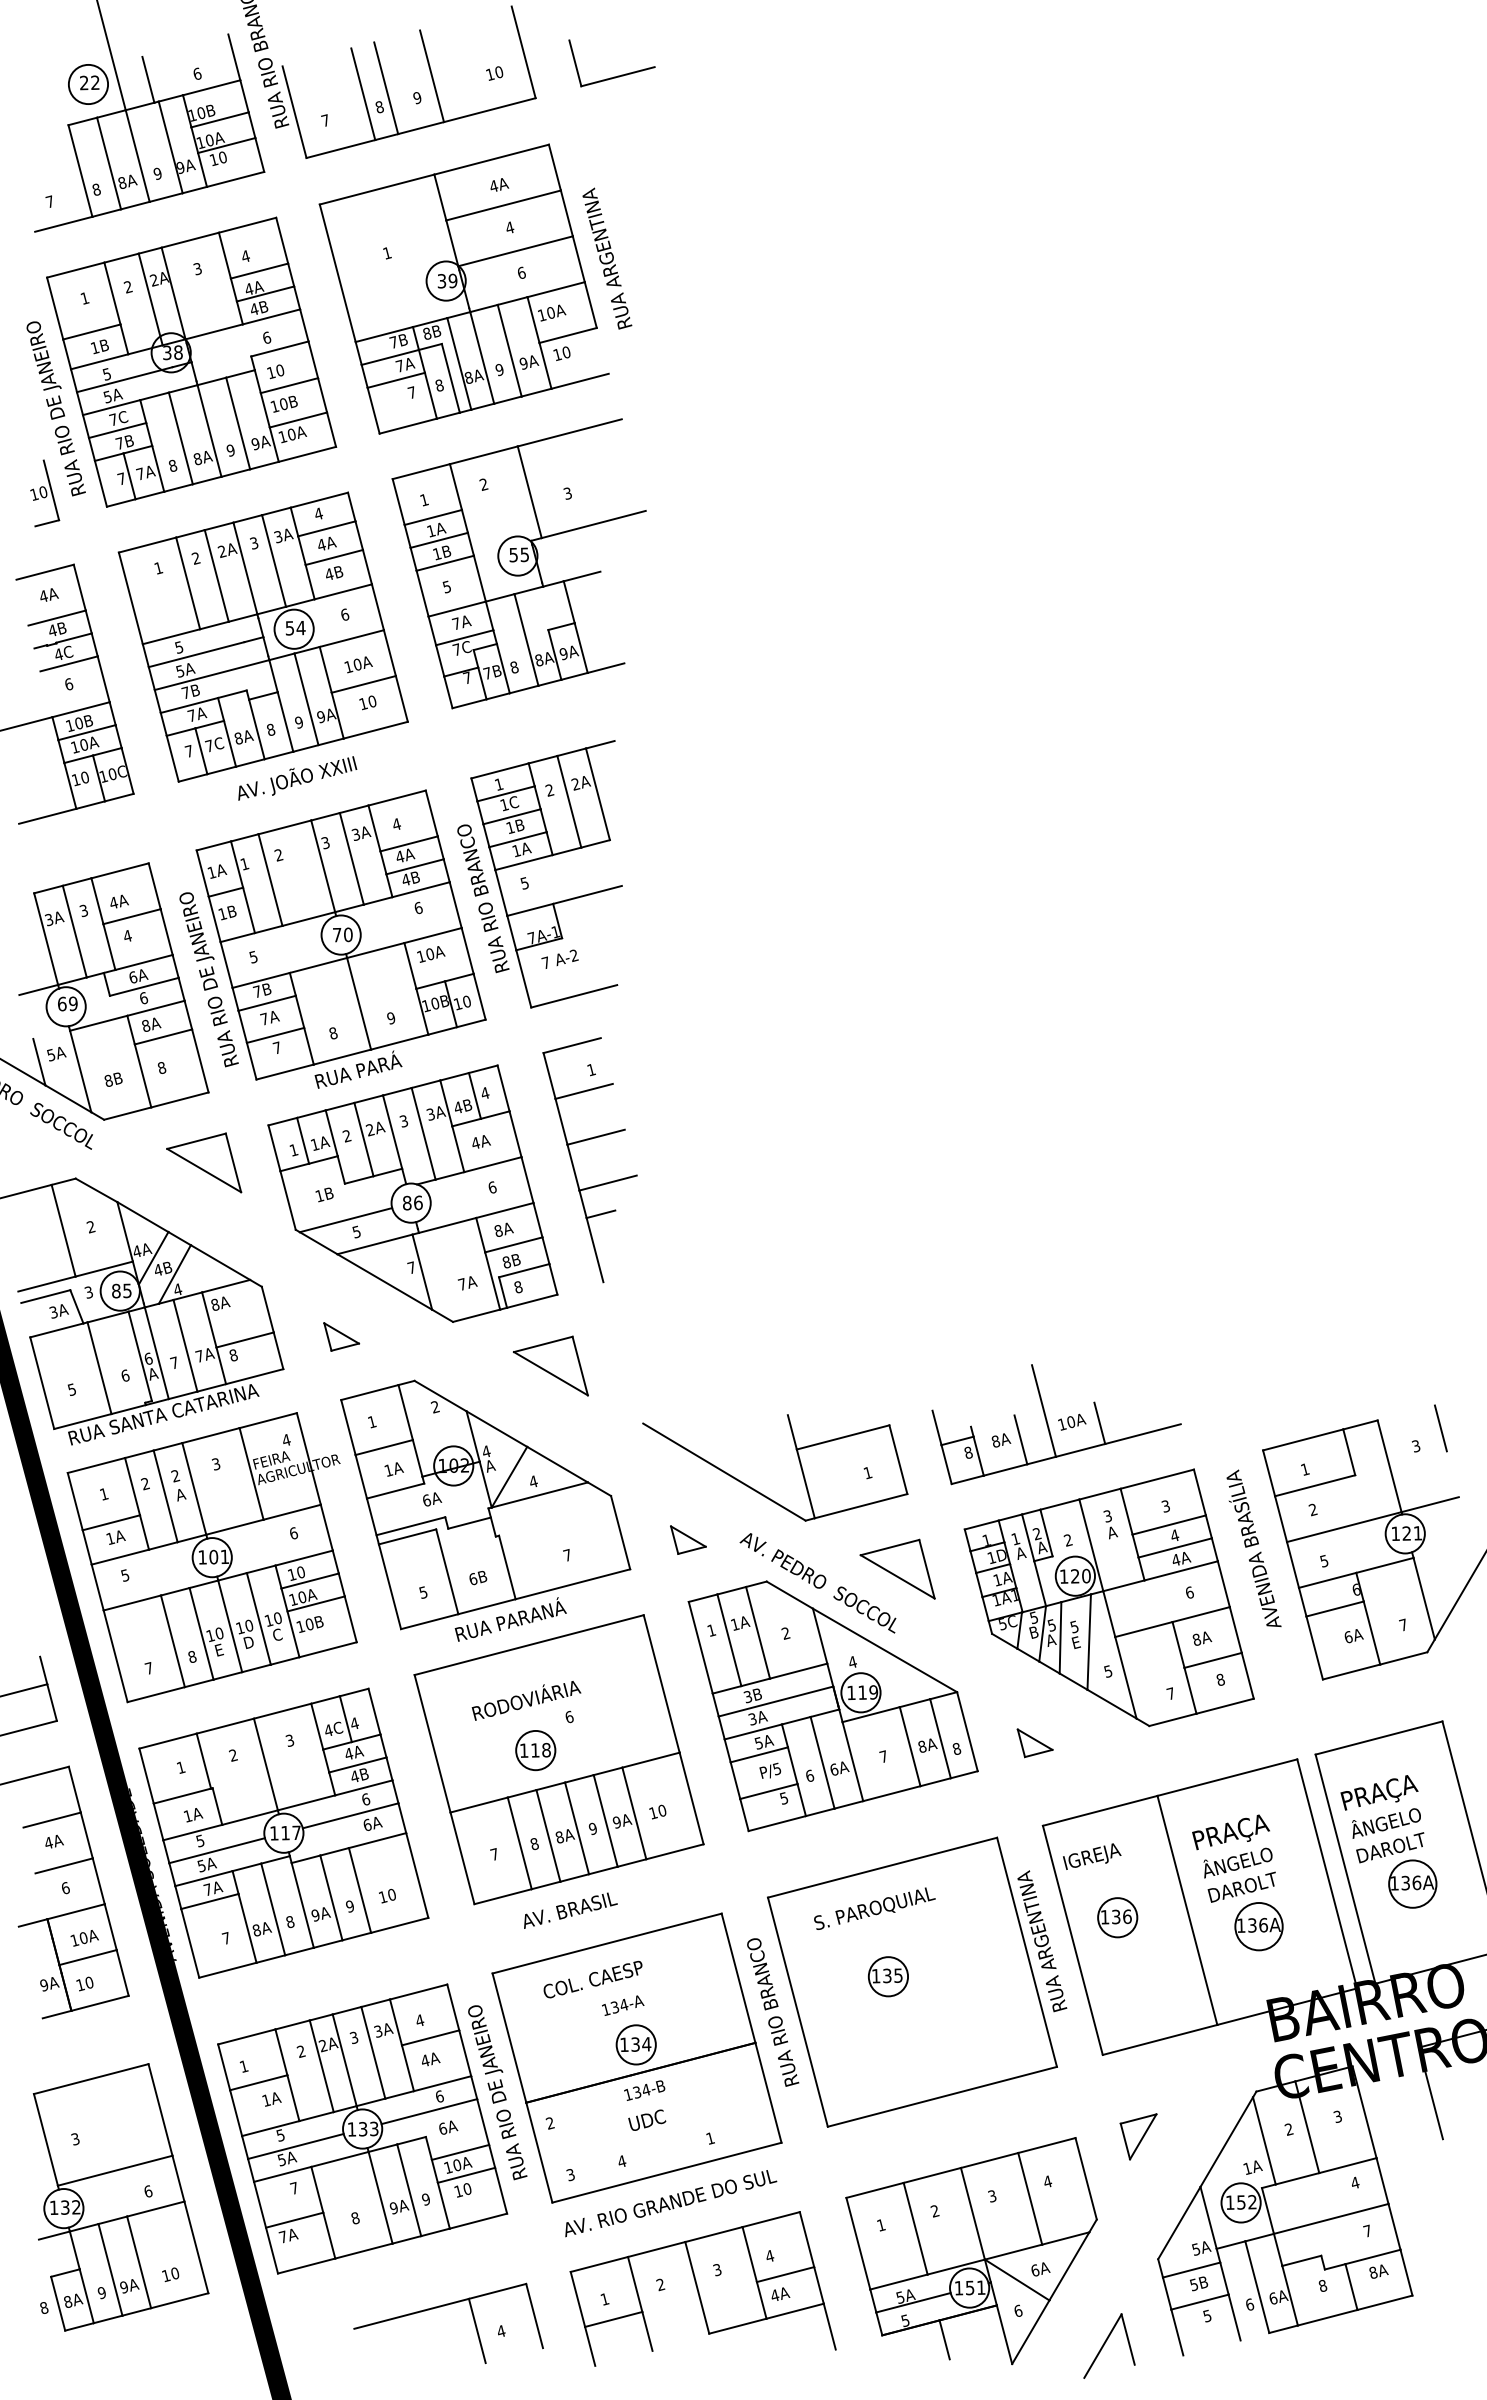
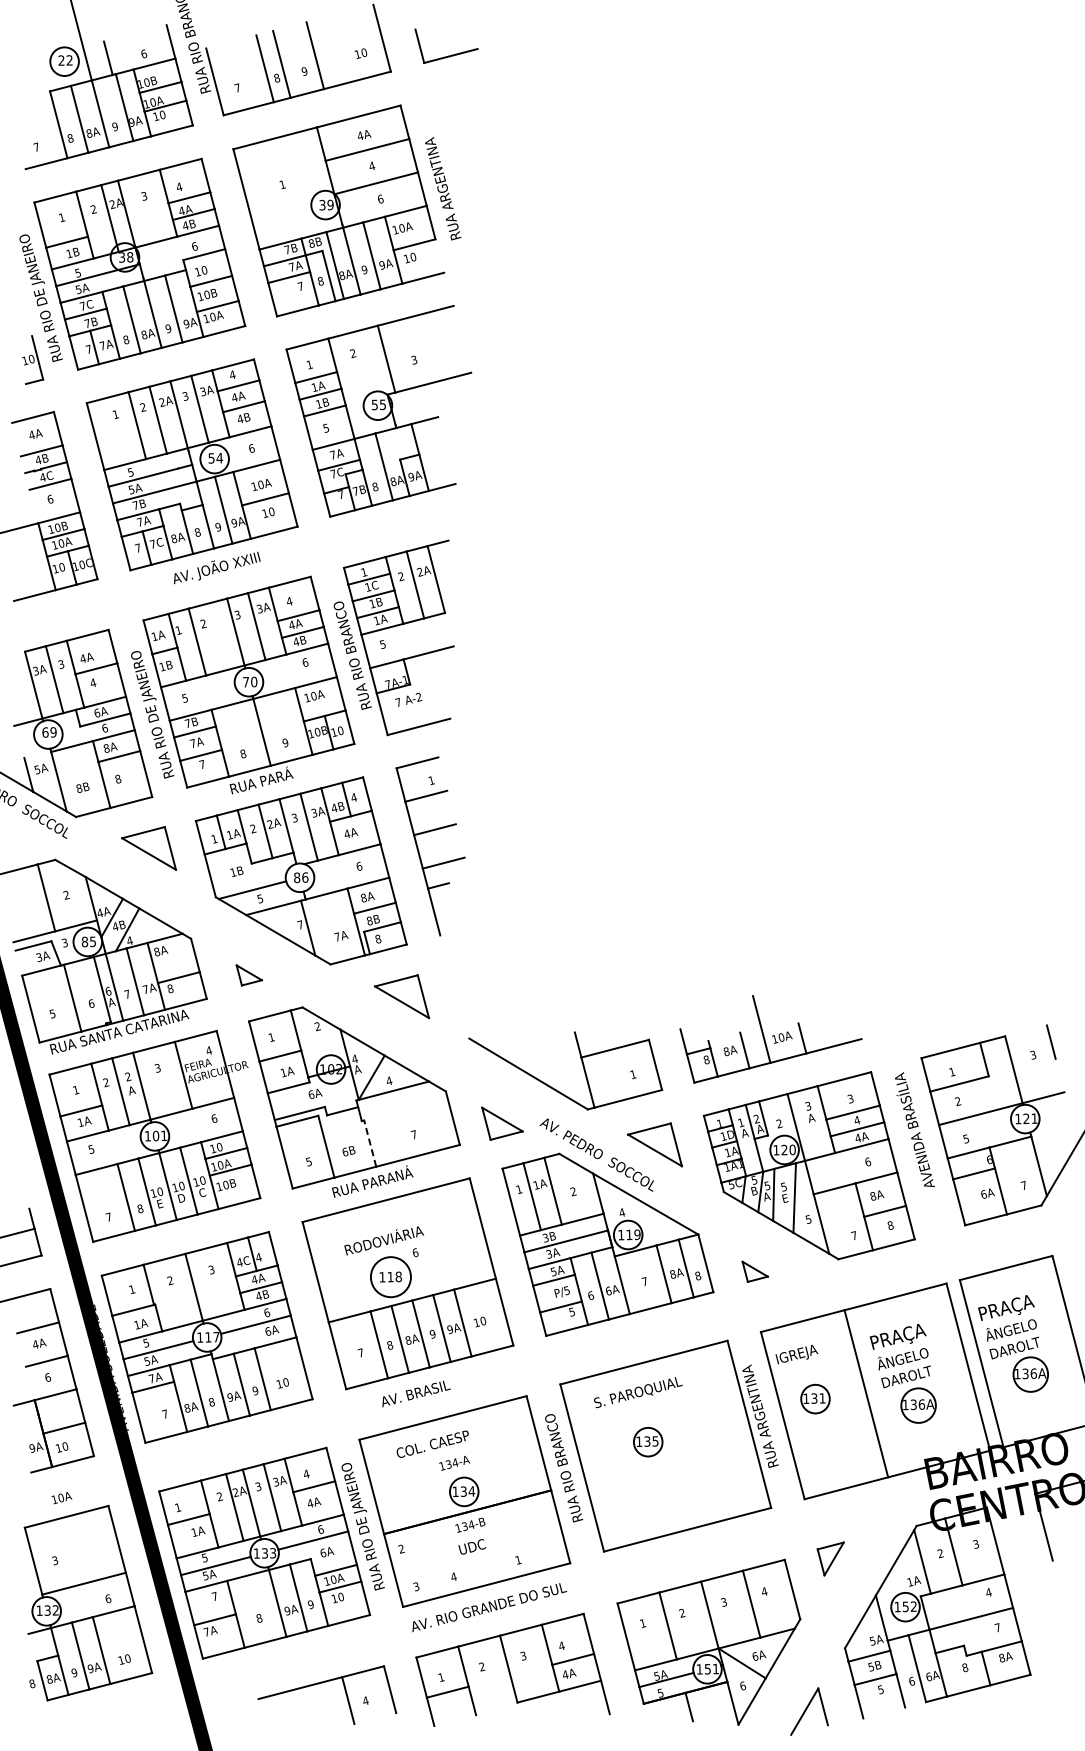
part: (687, 1539) -> (501, 1123), size x1.6
line: (507, 1567) -> (370, 1143), solid -> dashed
circle: (535, 1749) -> (390, 1276), size x1.4
text: (1127, 1916) -> (822, 1398), 136 -> 131
text: (84, 1938) -> (61, 1498), moved

